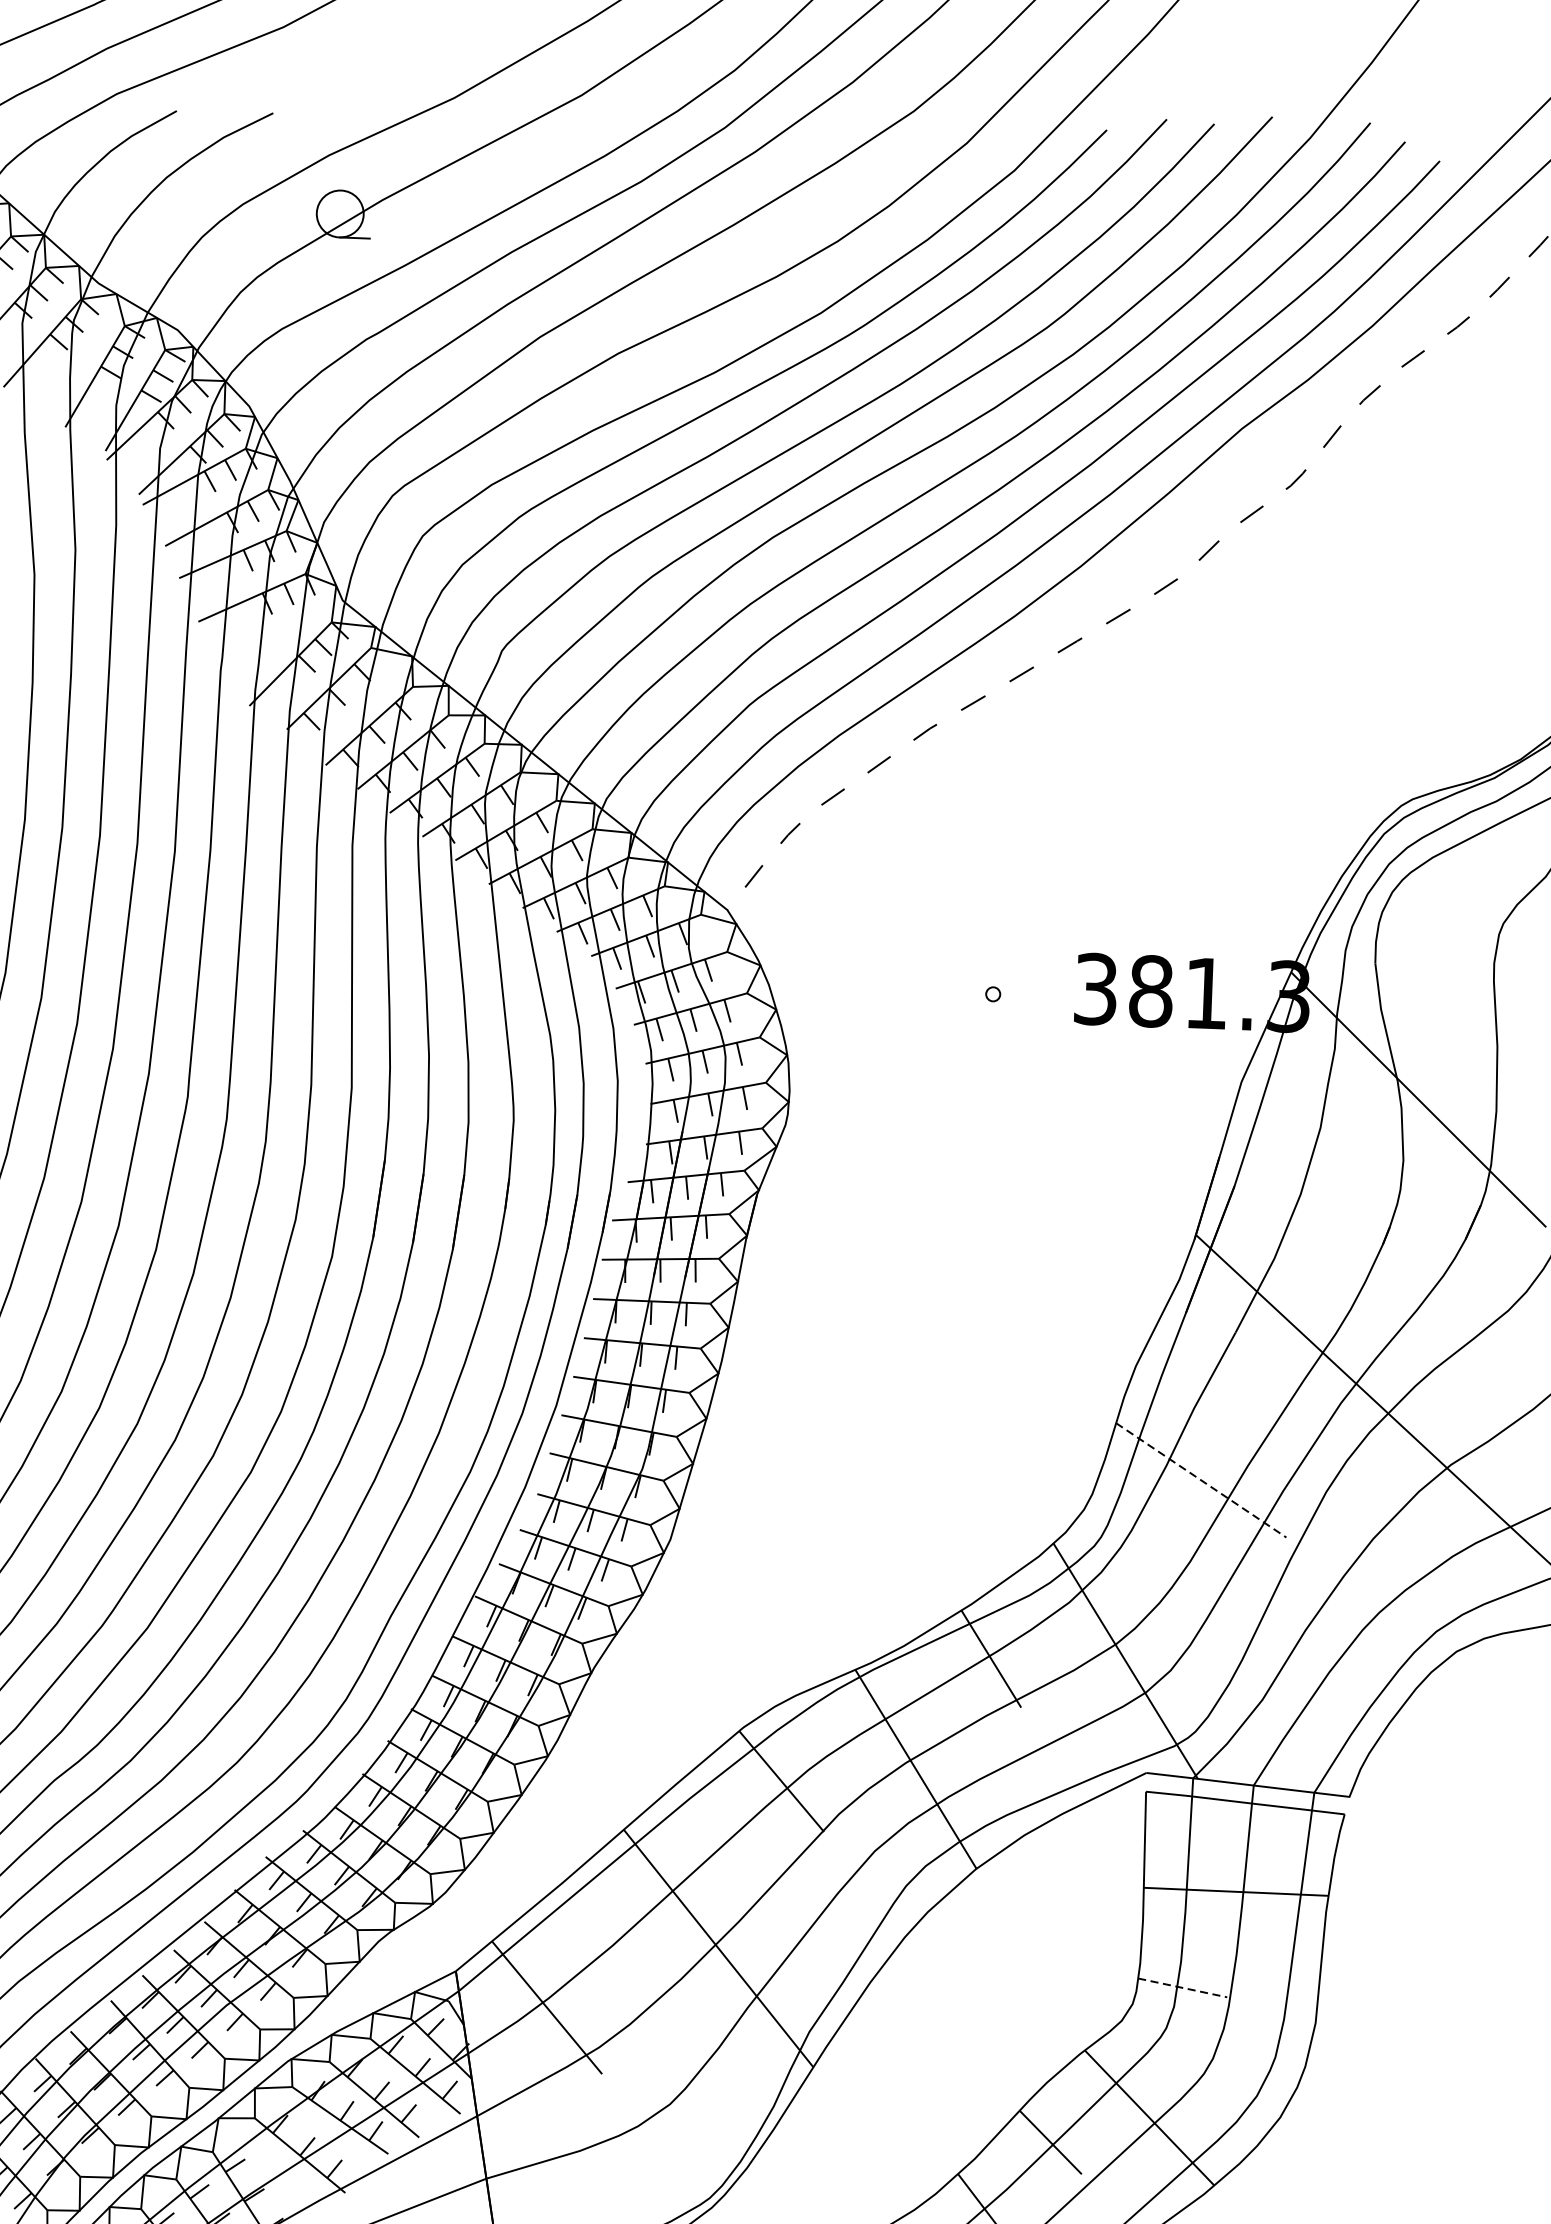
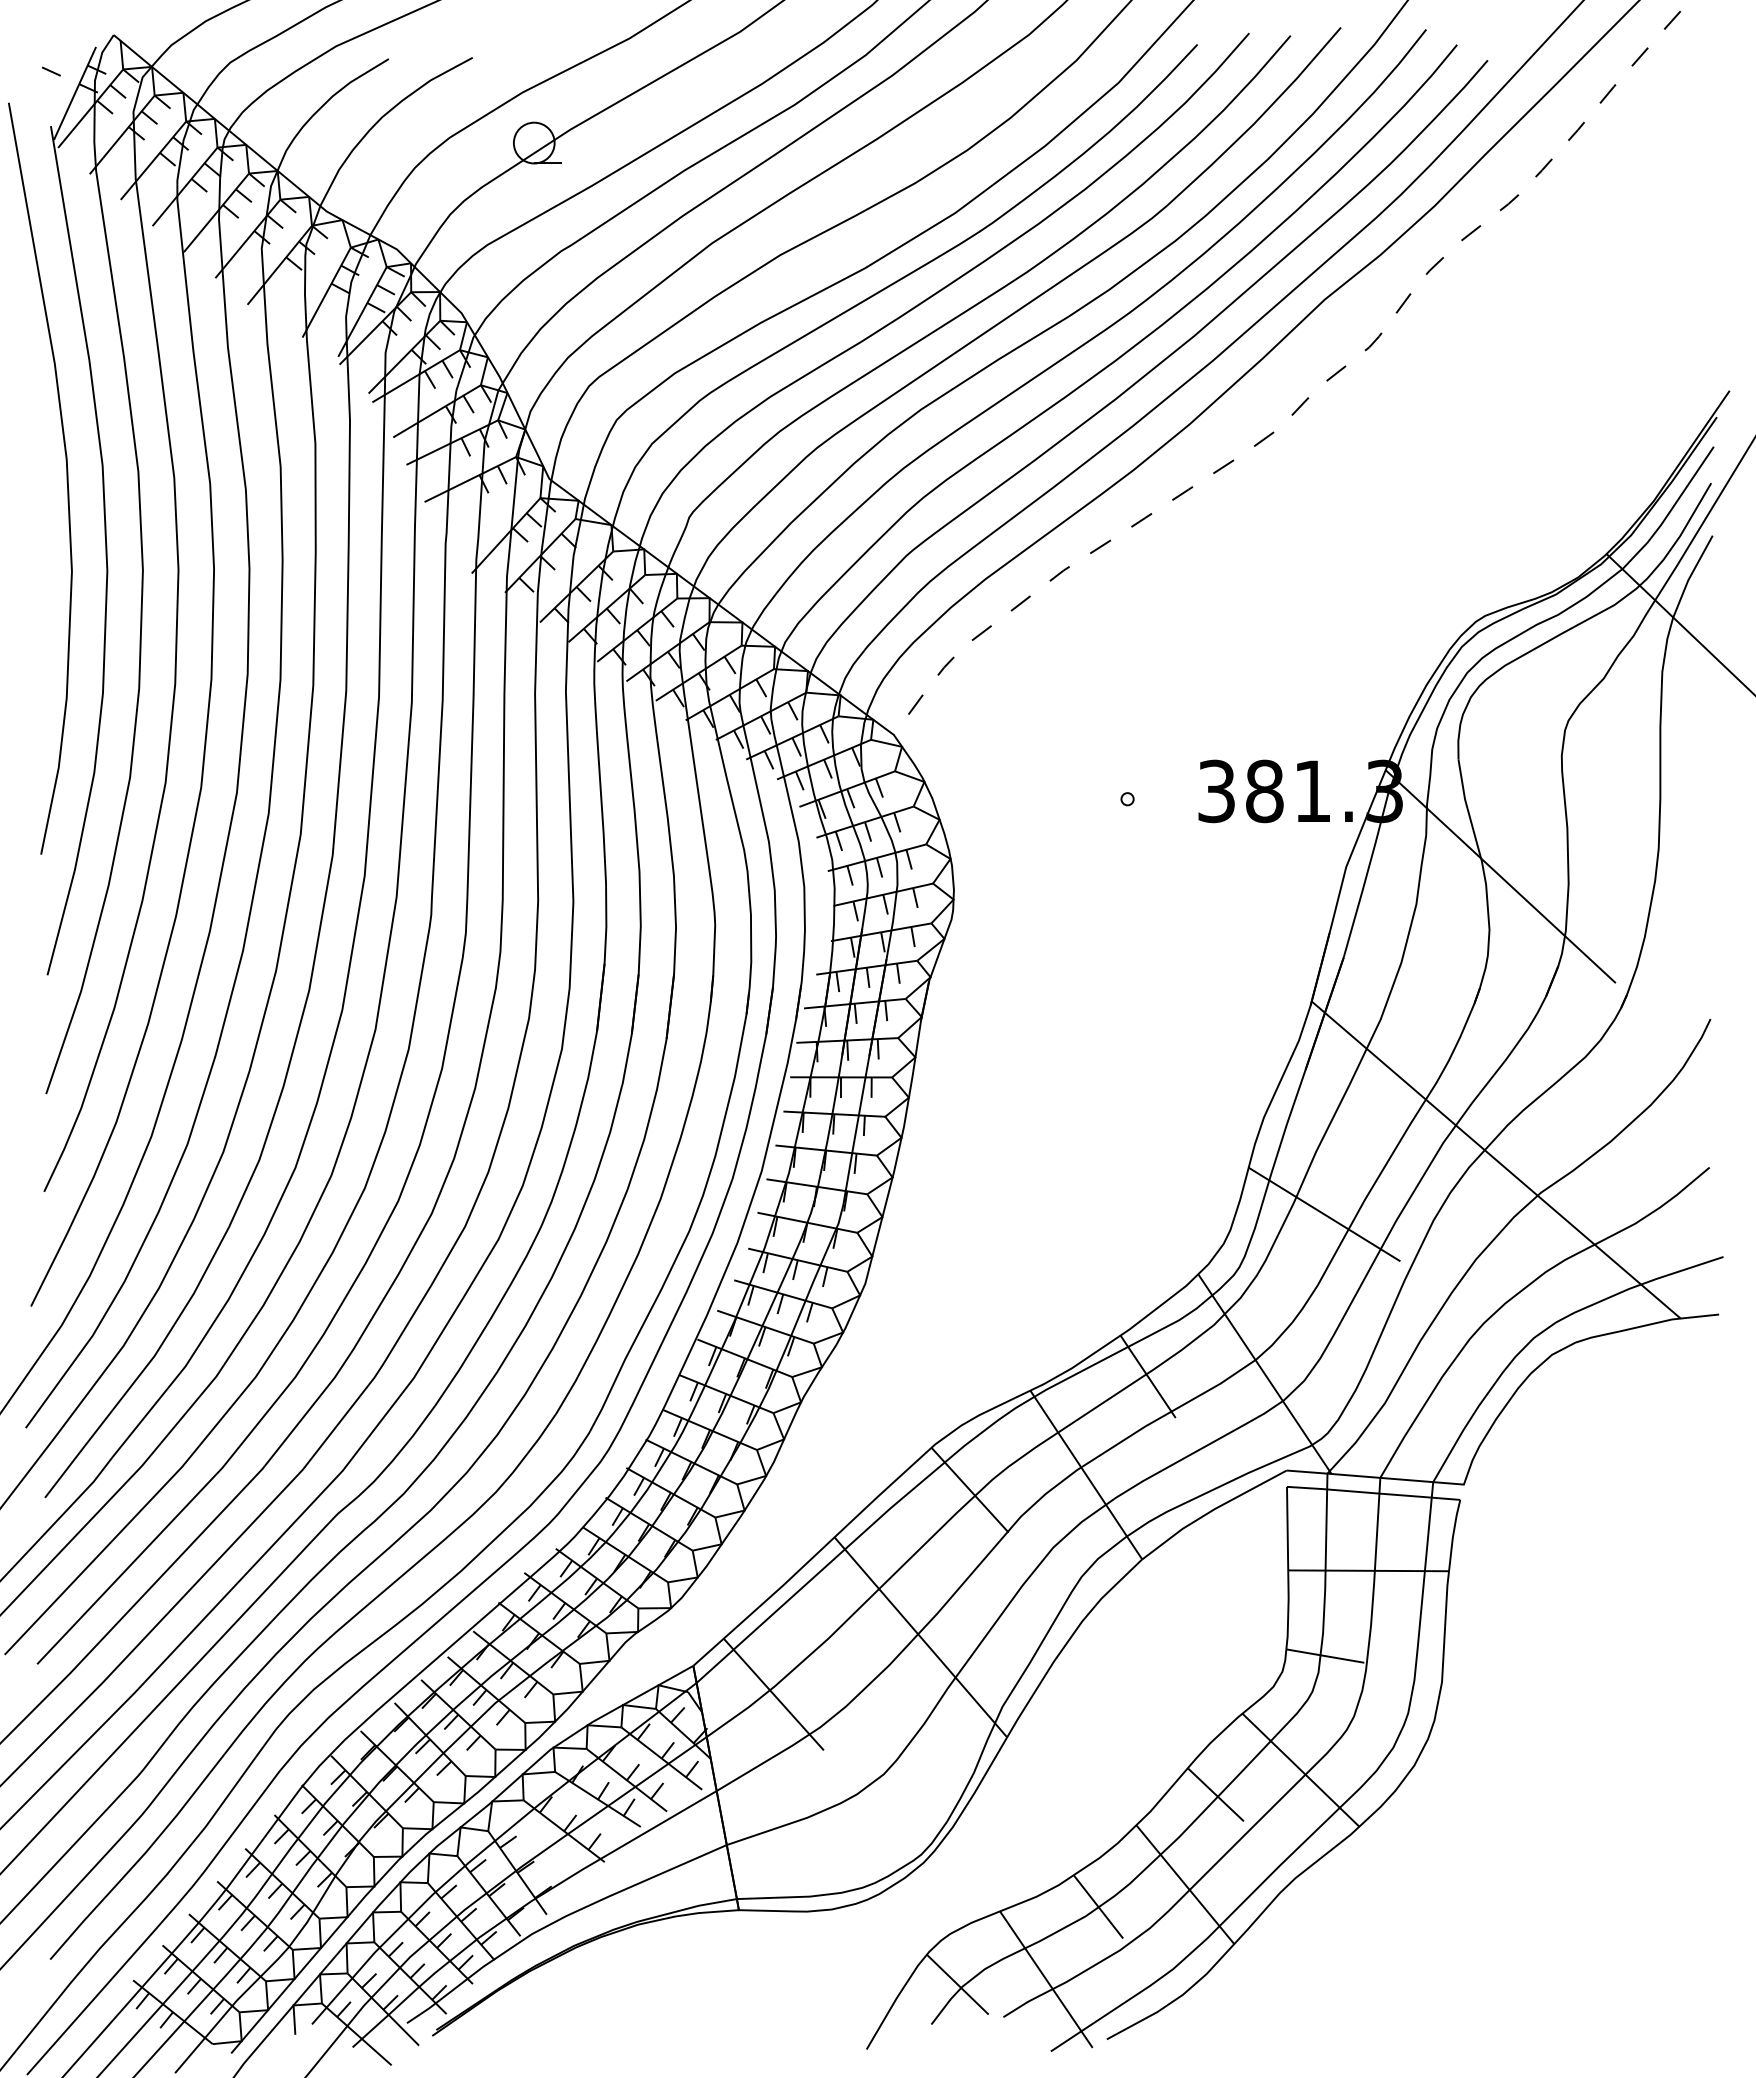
line: (1201, 1480) -> (1324, 1214), dashed -> solid
line: (1182, 1988) -> (1325, 1656), dashed -> solid

